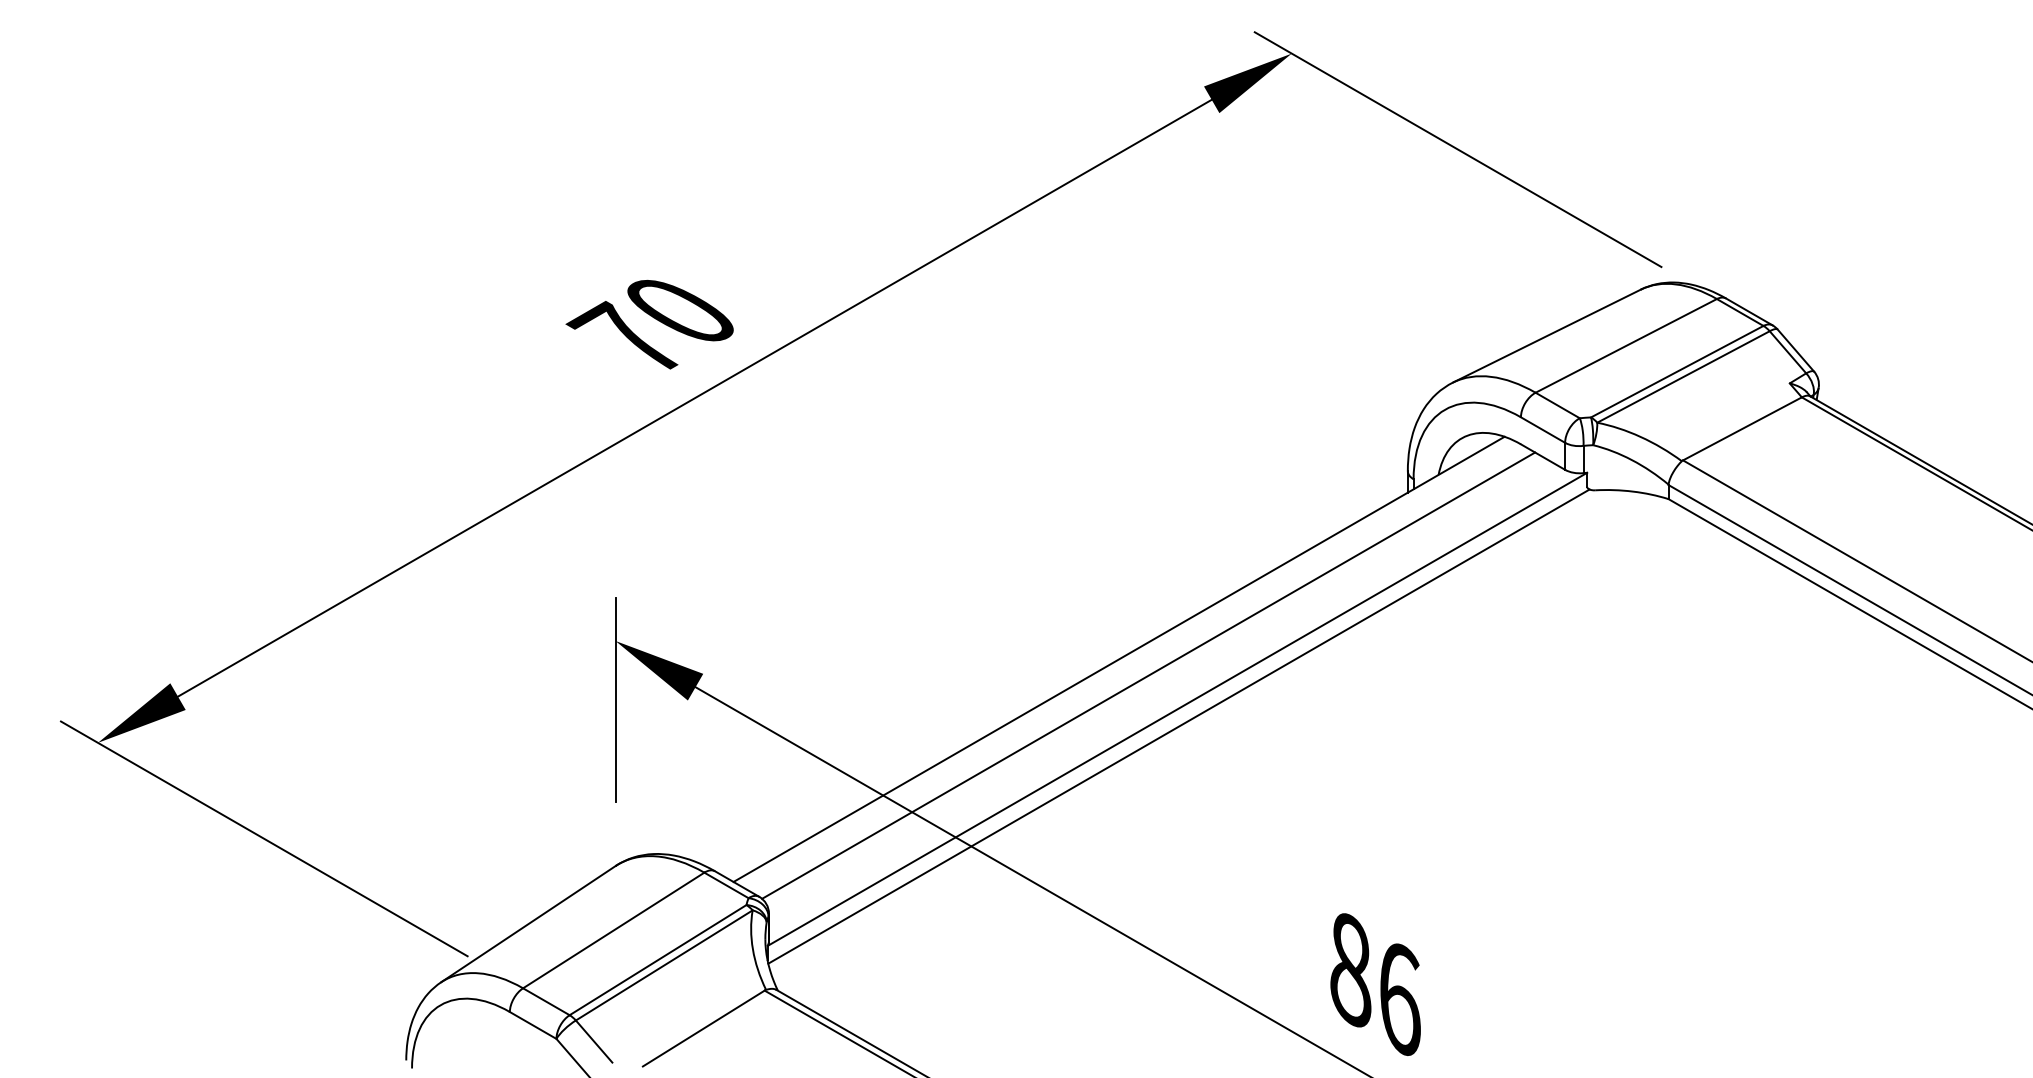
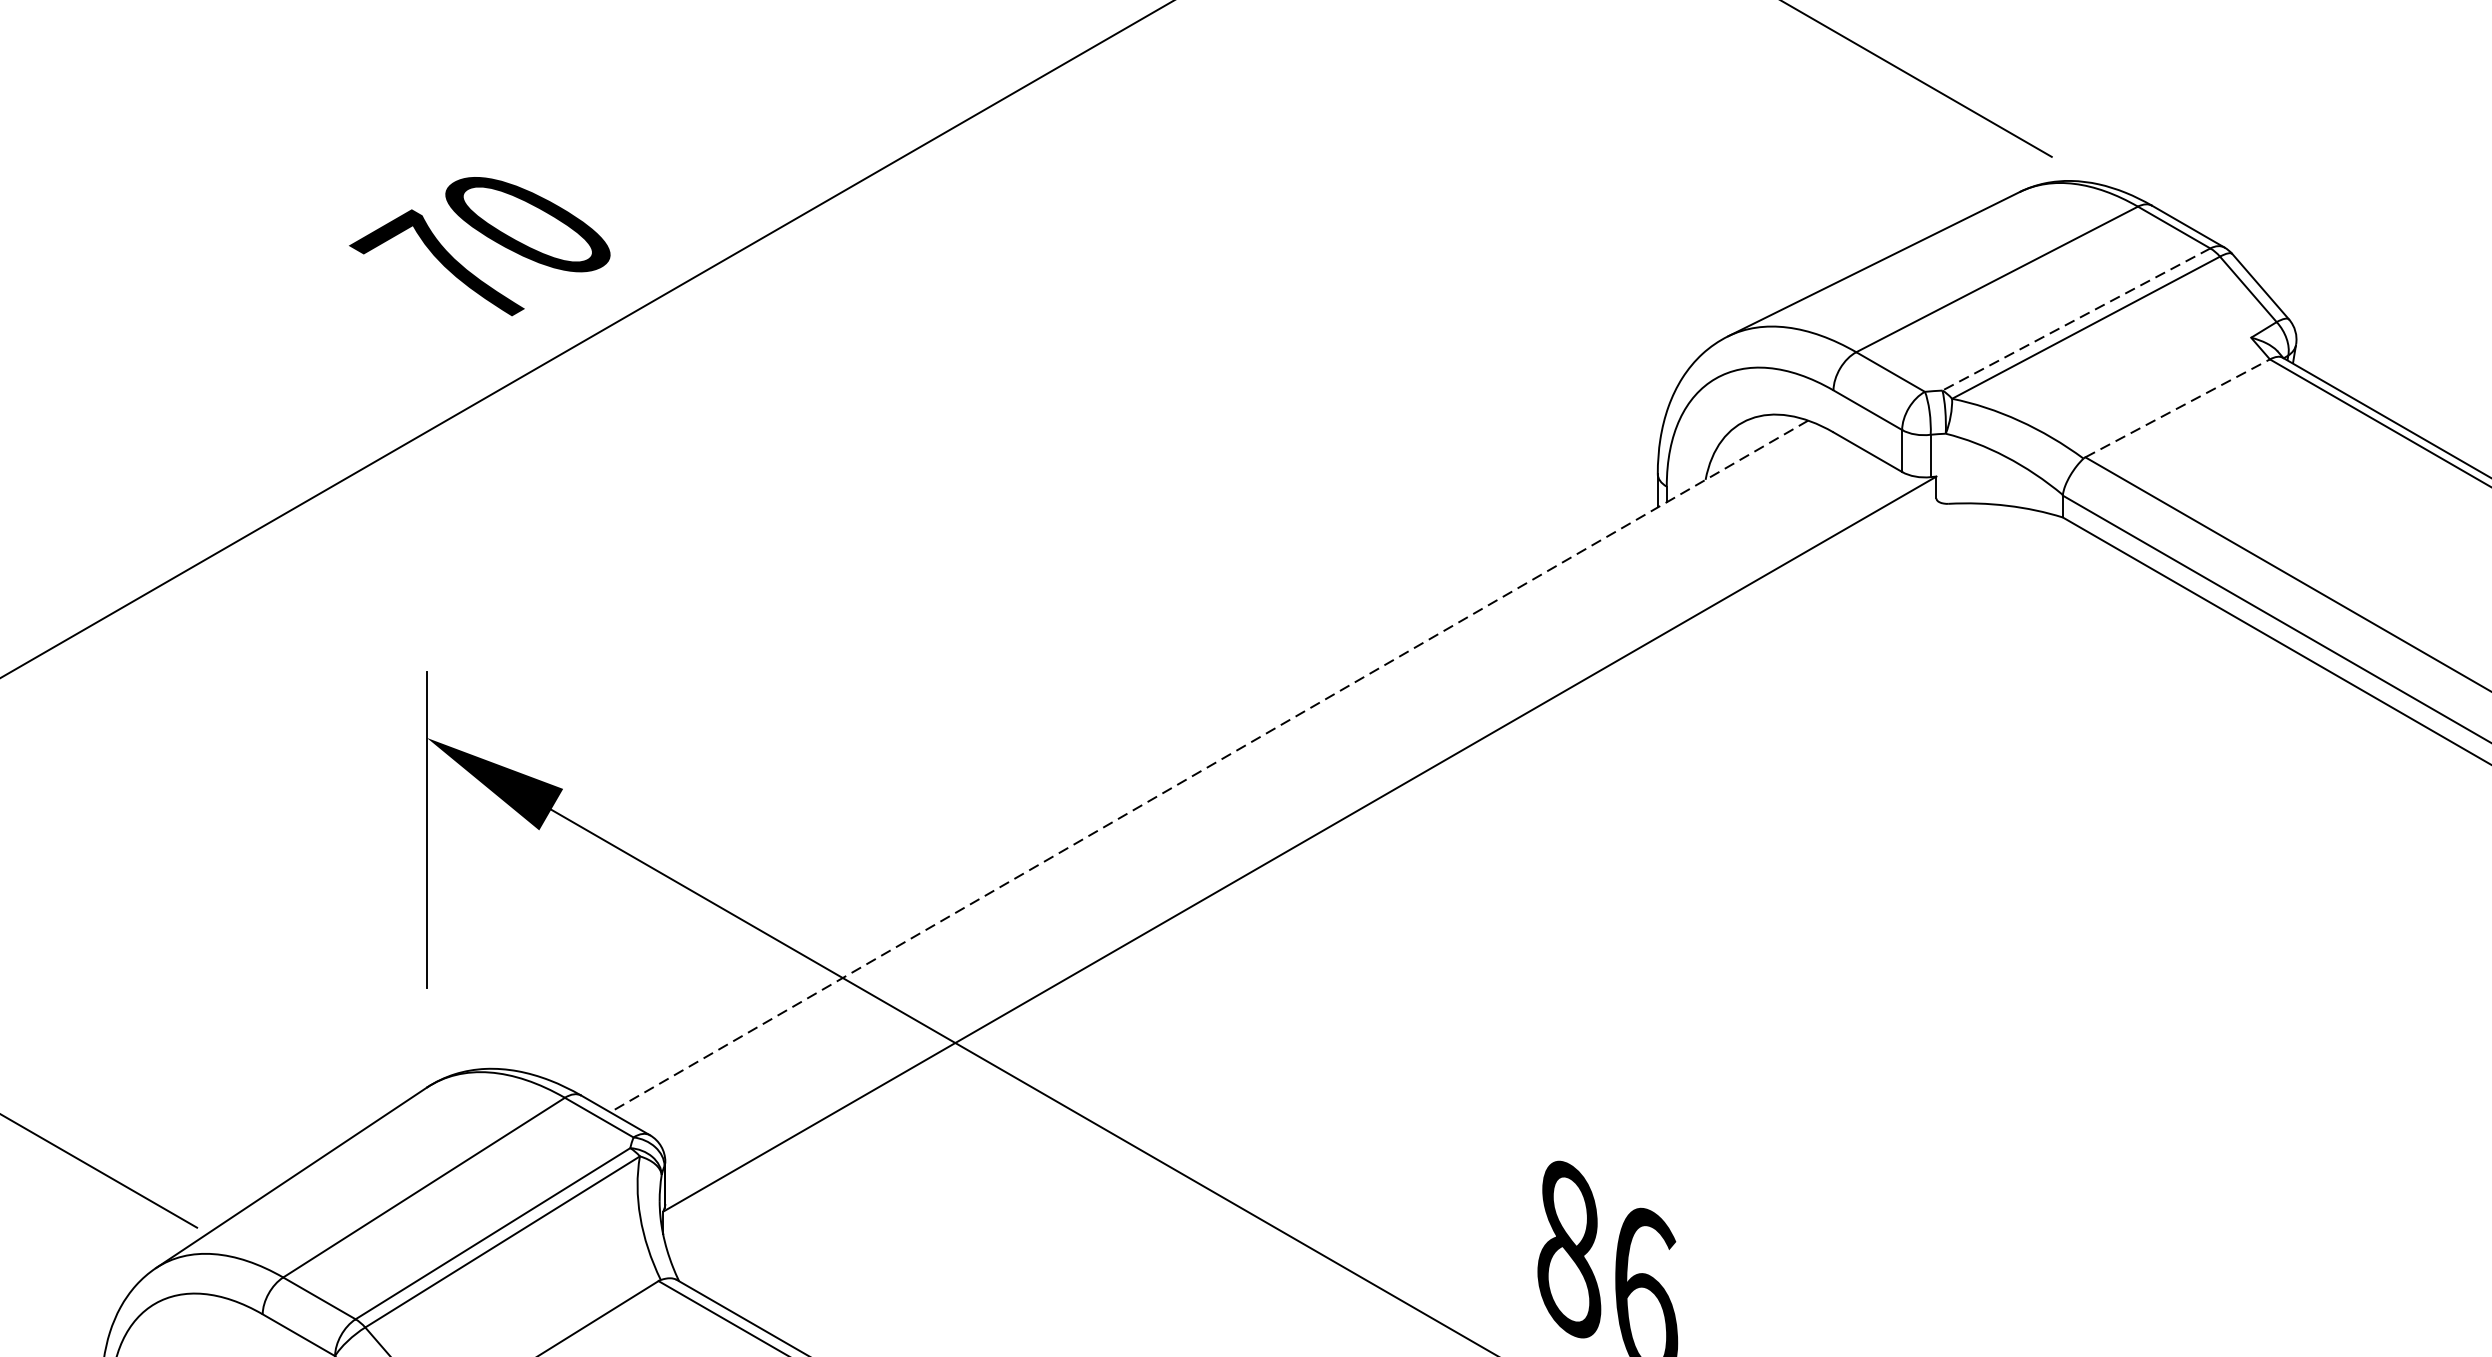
line: (1677, 371) -> (2076, 319), solid -> dashed
line: (1742, 428) -> (2177, 407), solid -> dashed
line: (1118, 659) -> (1208, 766), solid -> dashed
line: (1148, 675) -> (1254, 791), removed
line: (1178, 726) -> (1301, 870), removed

